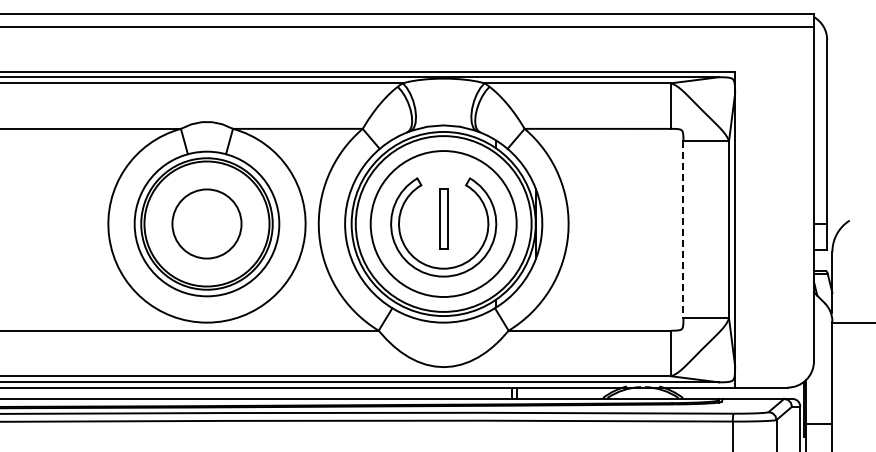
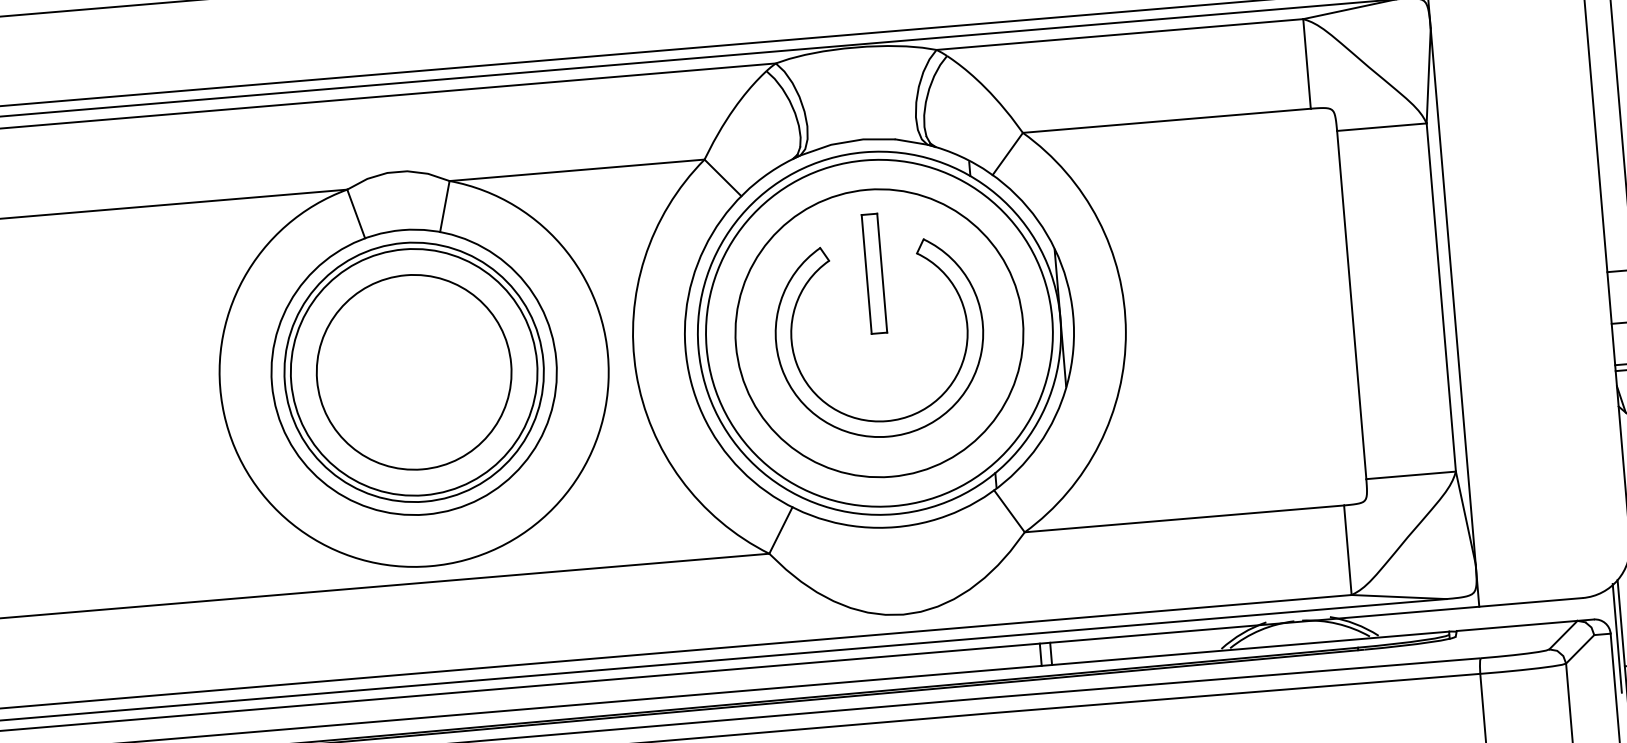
part: (443, 218) -> (874, 273), moved
circle: (206, 223) -> (413, 371), size x1.43
line: (683, 229) -> (1351, 304), dashed -> solid

